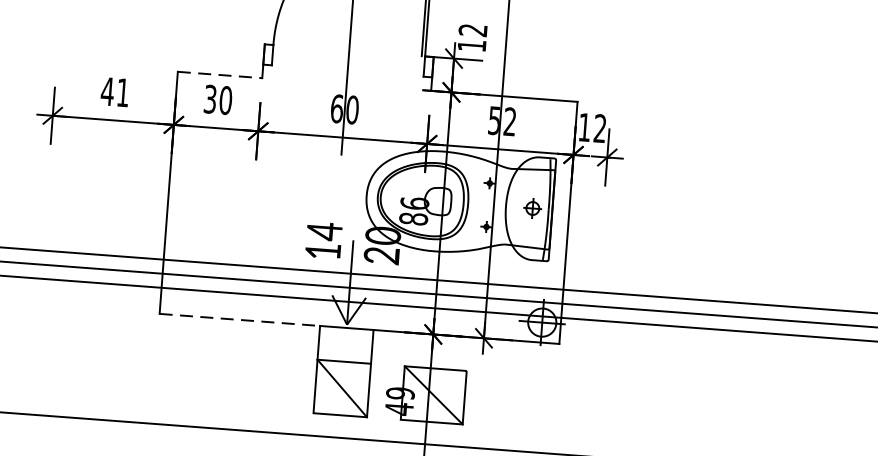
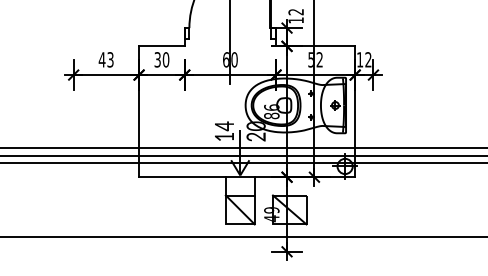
line: (219, 75) -> (161, 46), dashed -> solid
text: (123, 92) -> (110, 59), 41 -> 43
line: (239, 320) -> (182, 177), dashed -> solid

